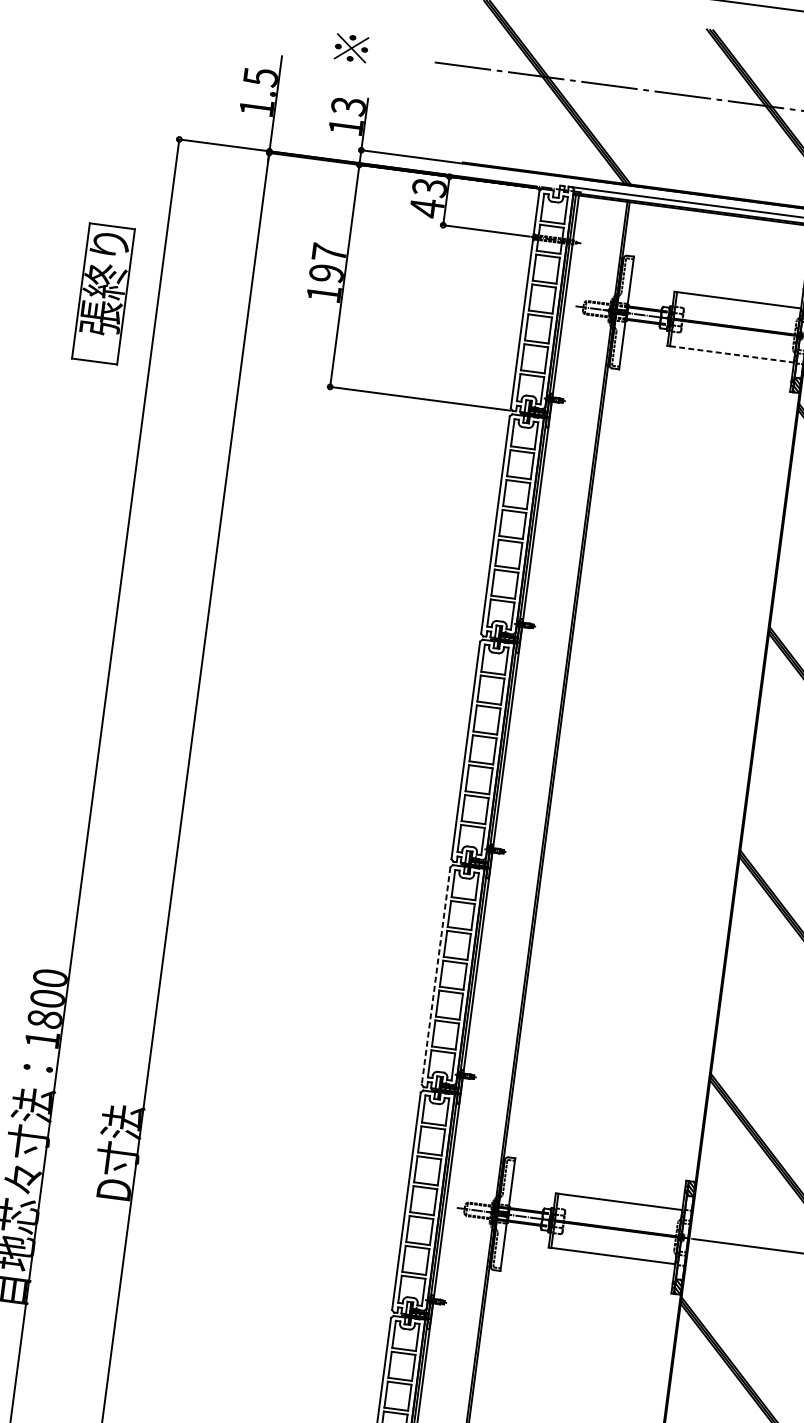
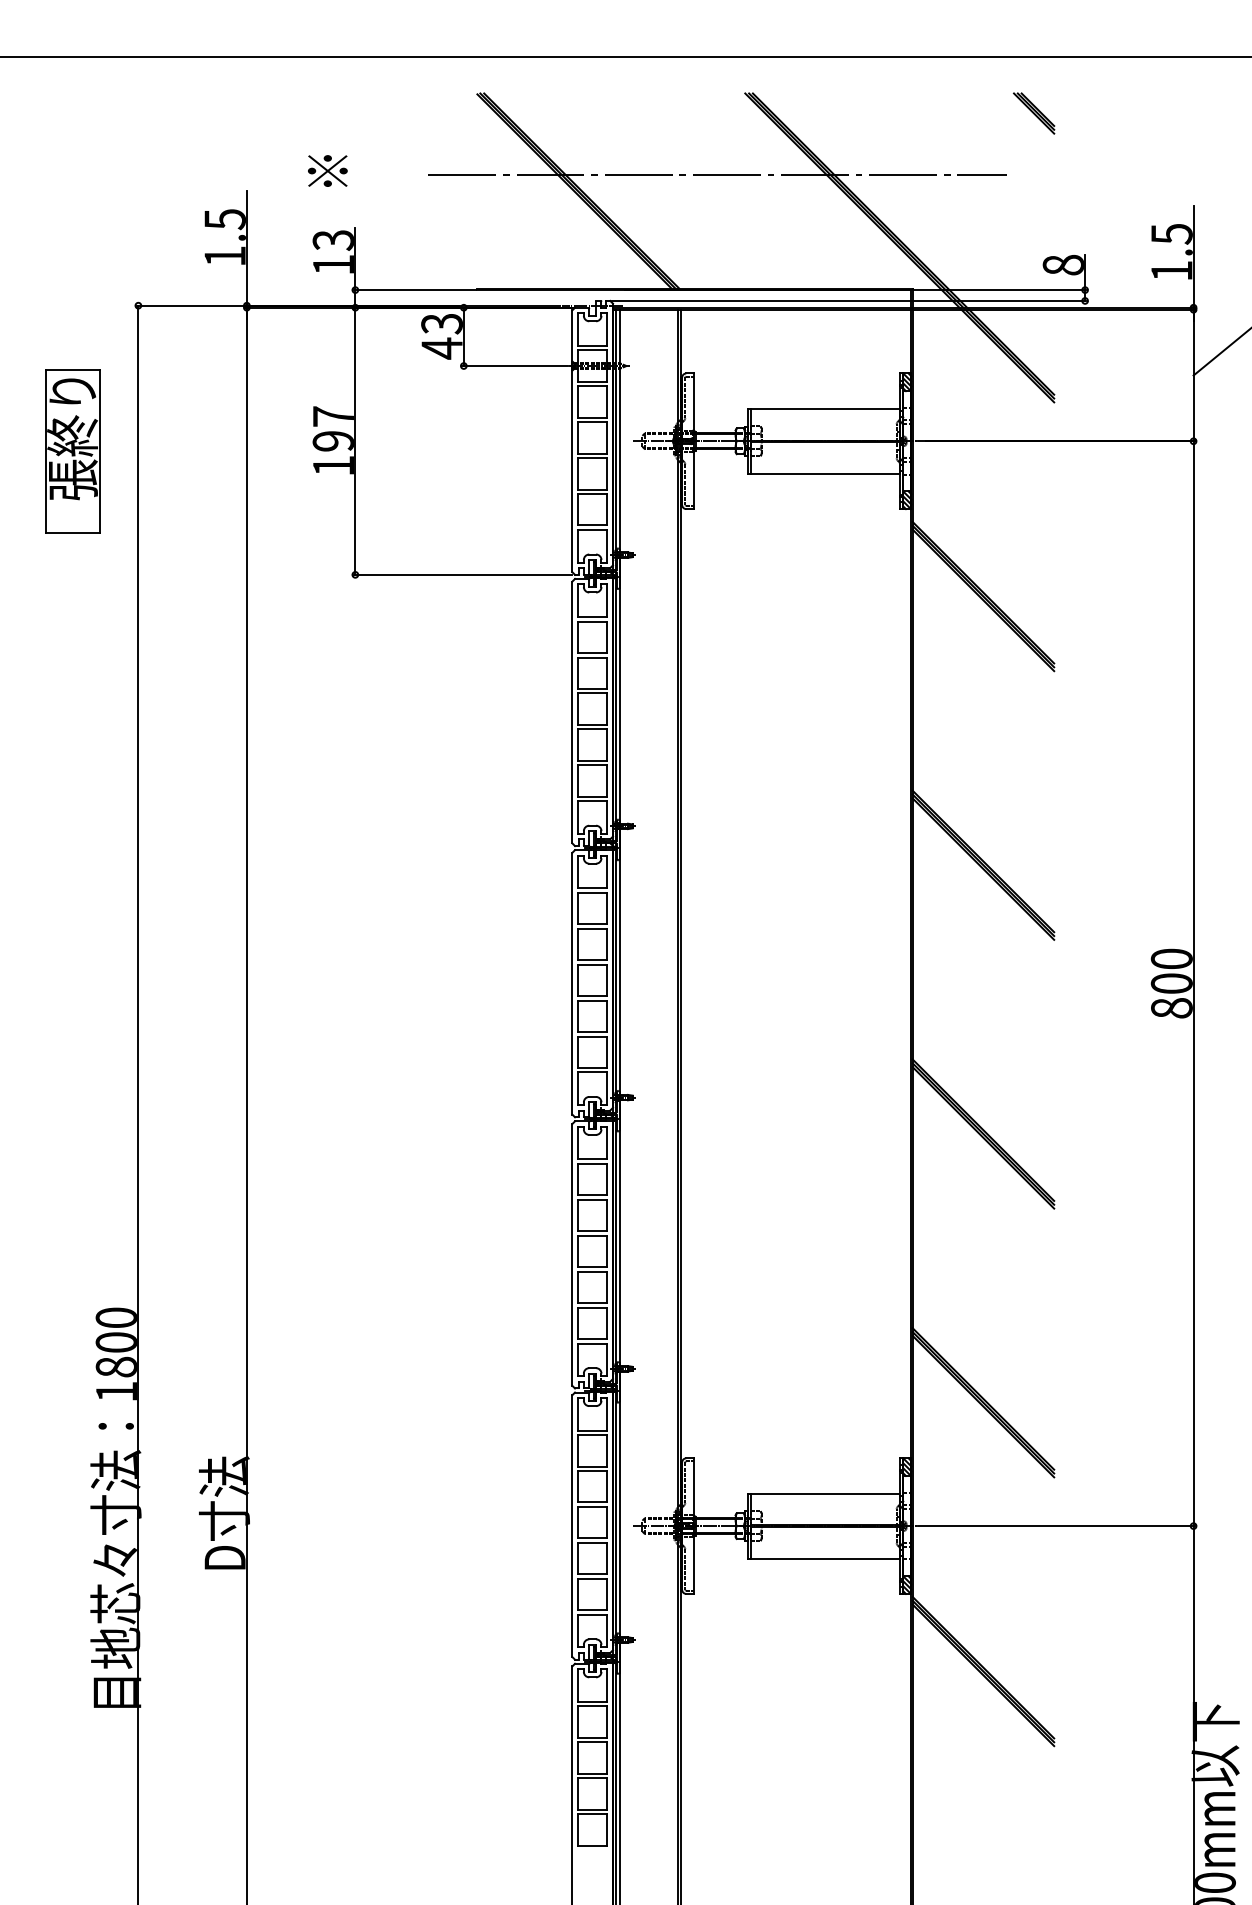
part: (103, 294) -> (72, 451), moved
line: (732, 354) -> (825, 473), dashed -> solid
line: (436, 975) -> (572, 1254), dashed -> solid

